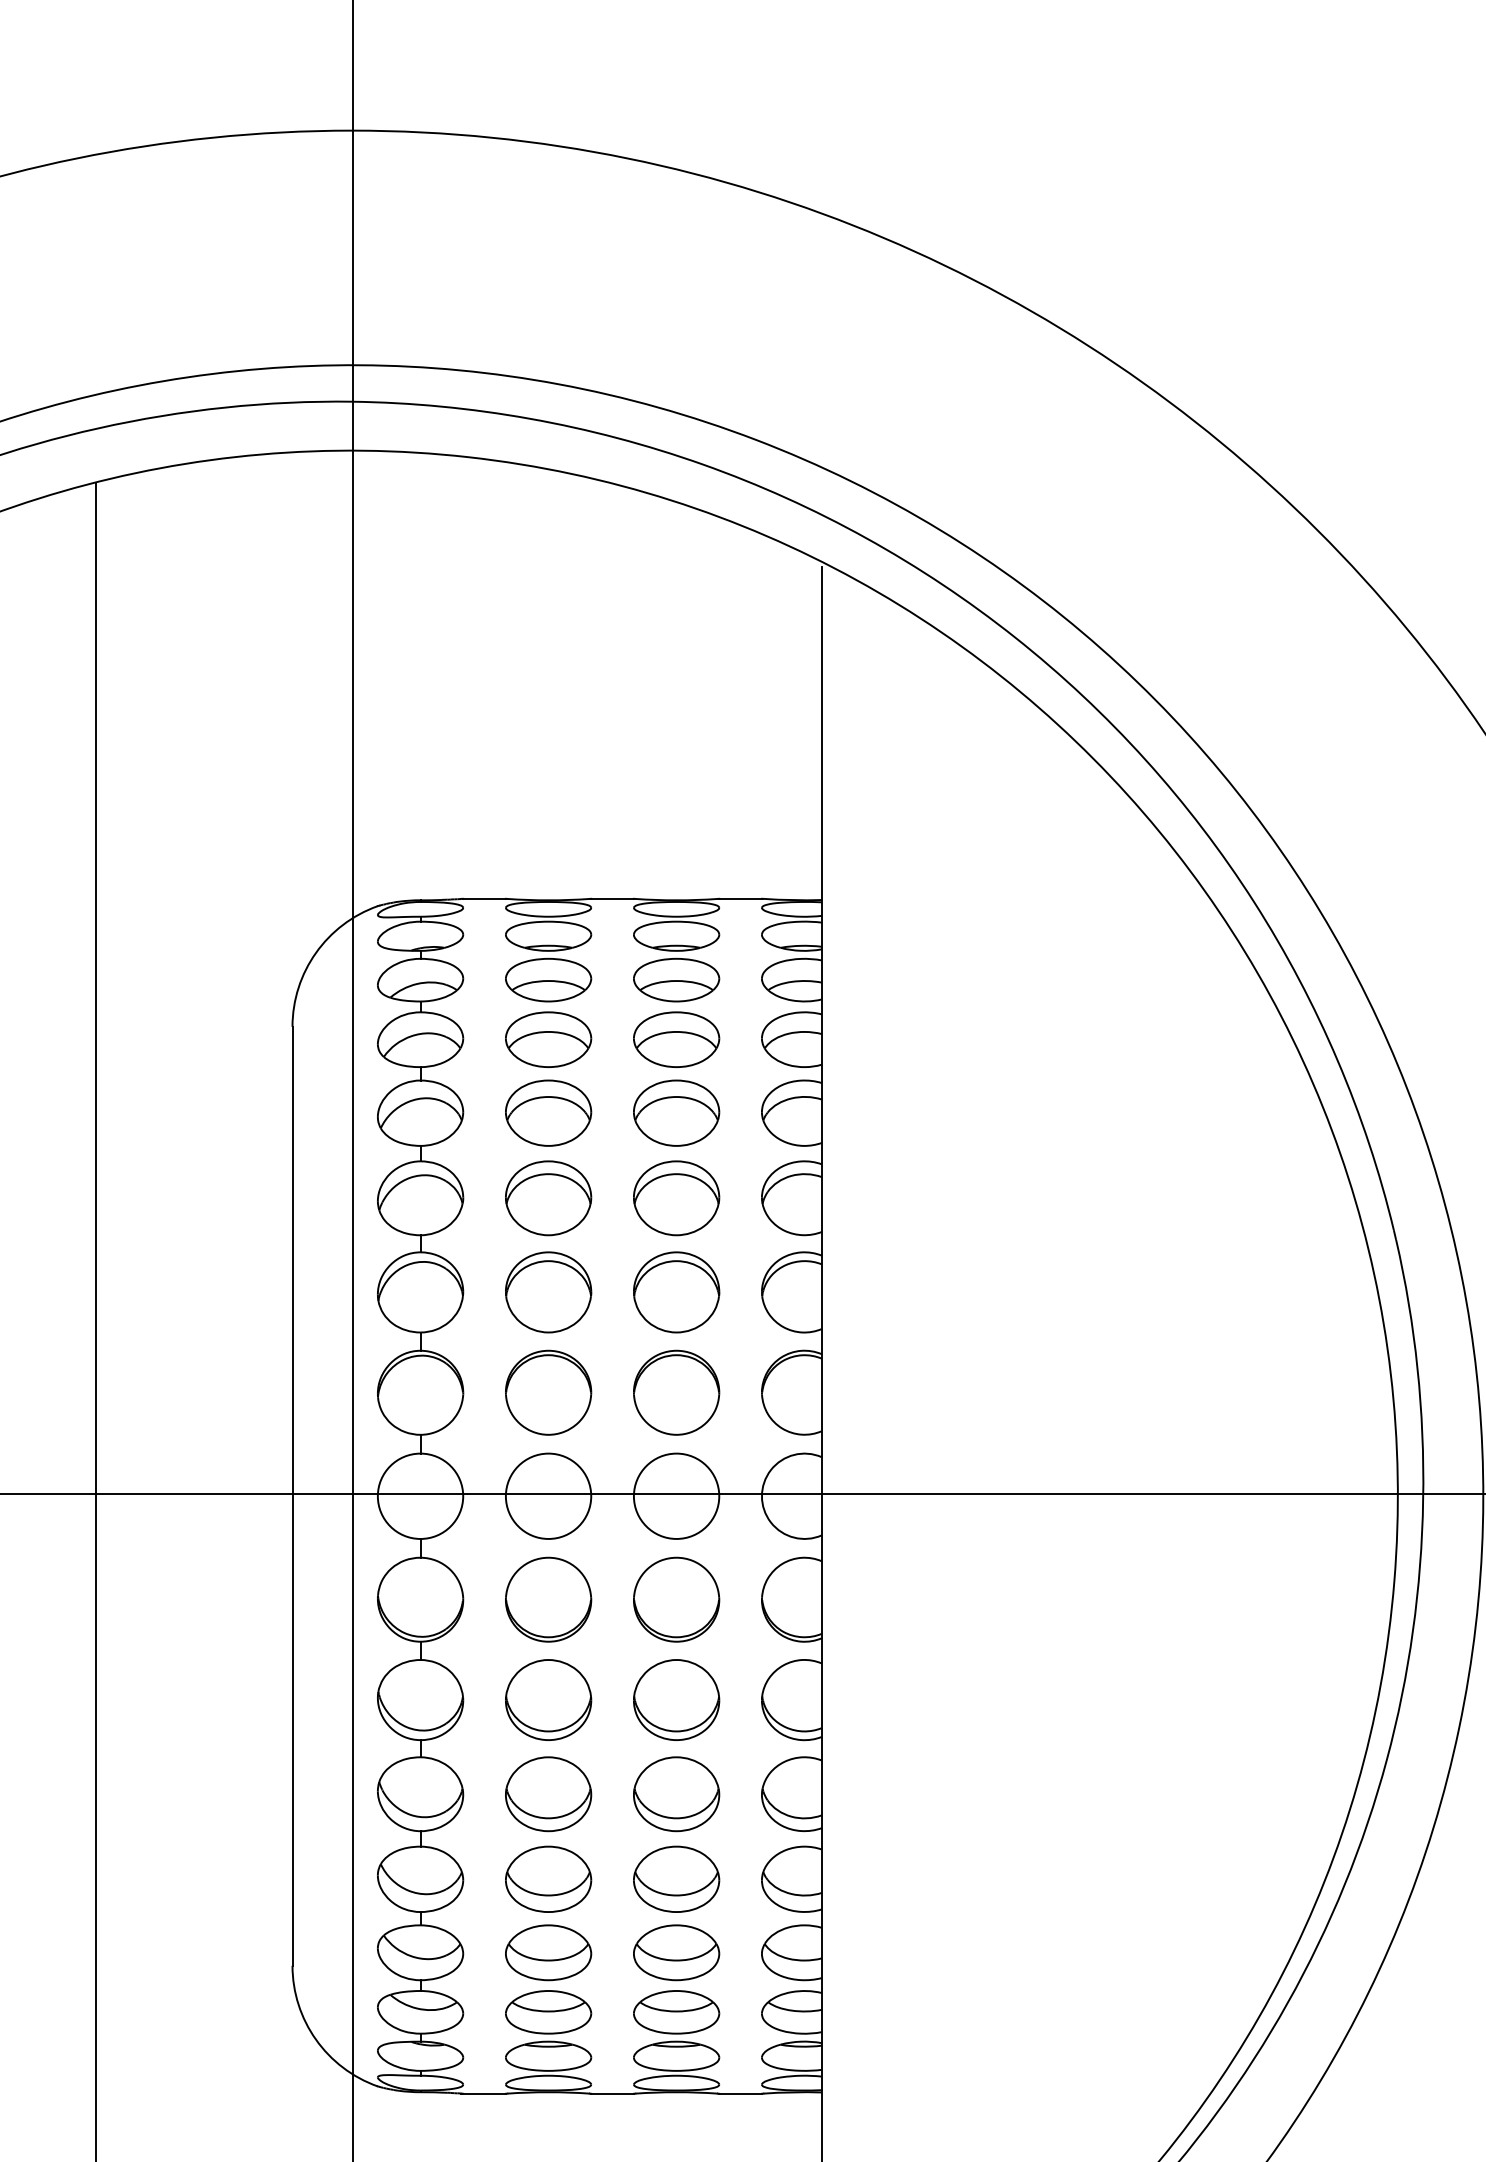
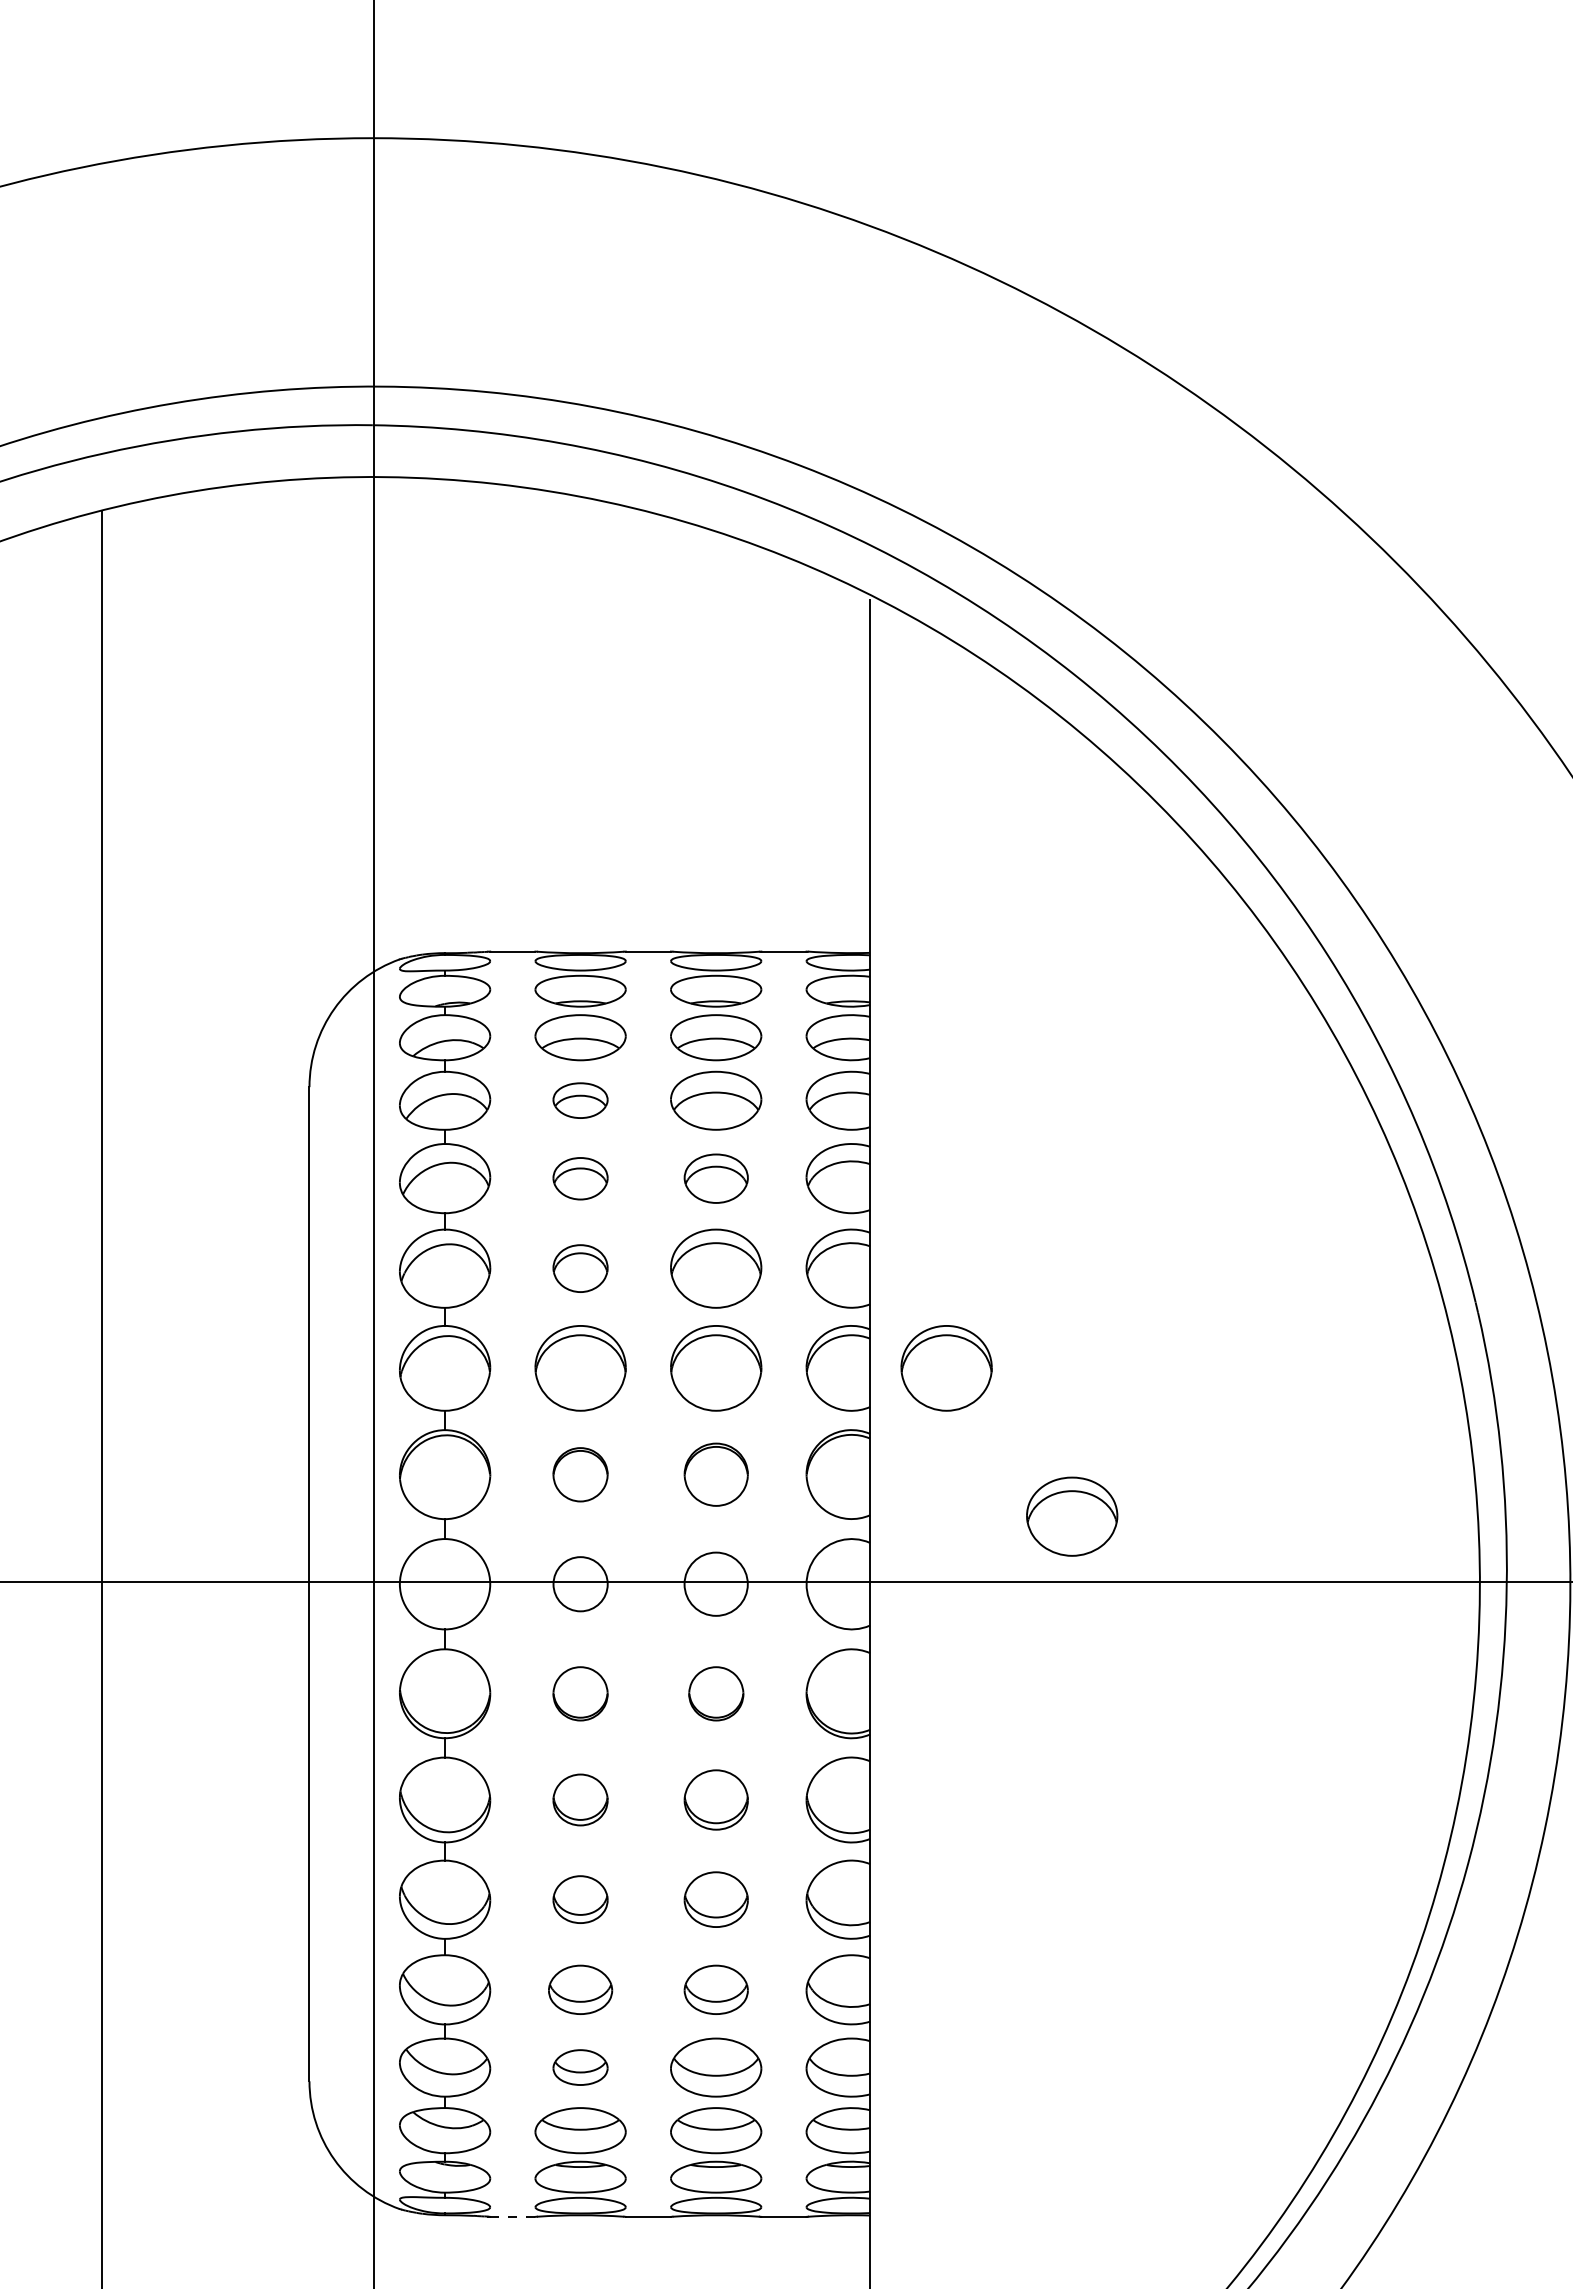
part: (548, 1039) -> (580, 1100), size x0.6
part: (548, 1113) -> (580, 1178), size x0.6
part: (676, 1113) -> (716, 1178), size x0.7
part: (548, 1198) -> (580, 1268), size x0.6
part: (894, 1292) -> (946, 1368), added
part: (548, 1392) -> (580, 1474), size x0.6
part: (676, 1392) -> (716, 1474), size x0.7
part: (1013, 1432) -> (1072, 1516), added
circle: (548, 1496) -> (580, 1584), size x0.6
circle: (676, 1496) -> (716, 1584), size x0.7
part: (548, 1599) -> (580, 1693), size x0.6
part: (676, 1599) -> (716, 1693), size x0.6
part: (548, 1699) -> (580, 1799), size x0.6
part: (676, 1699) -> (716, 1799), size x0.7
part: (548, 1794) -> (580, 1899), size x0.6
part: (676, 1794) -> (716, 1899), size x0.7
part: (548, 1879) -> (580, 1989), size x0.7
part: (676, 1879) -> (716, 1989), size x0.7
part: (548, 1952) -> (580, 2067), size x0.6
line: (484, 2093) -> (512, 2216), solid -> dashed

